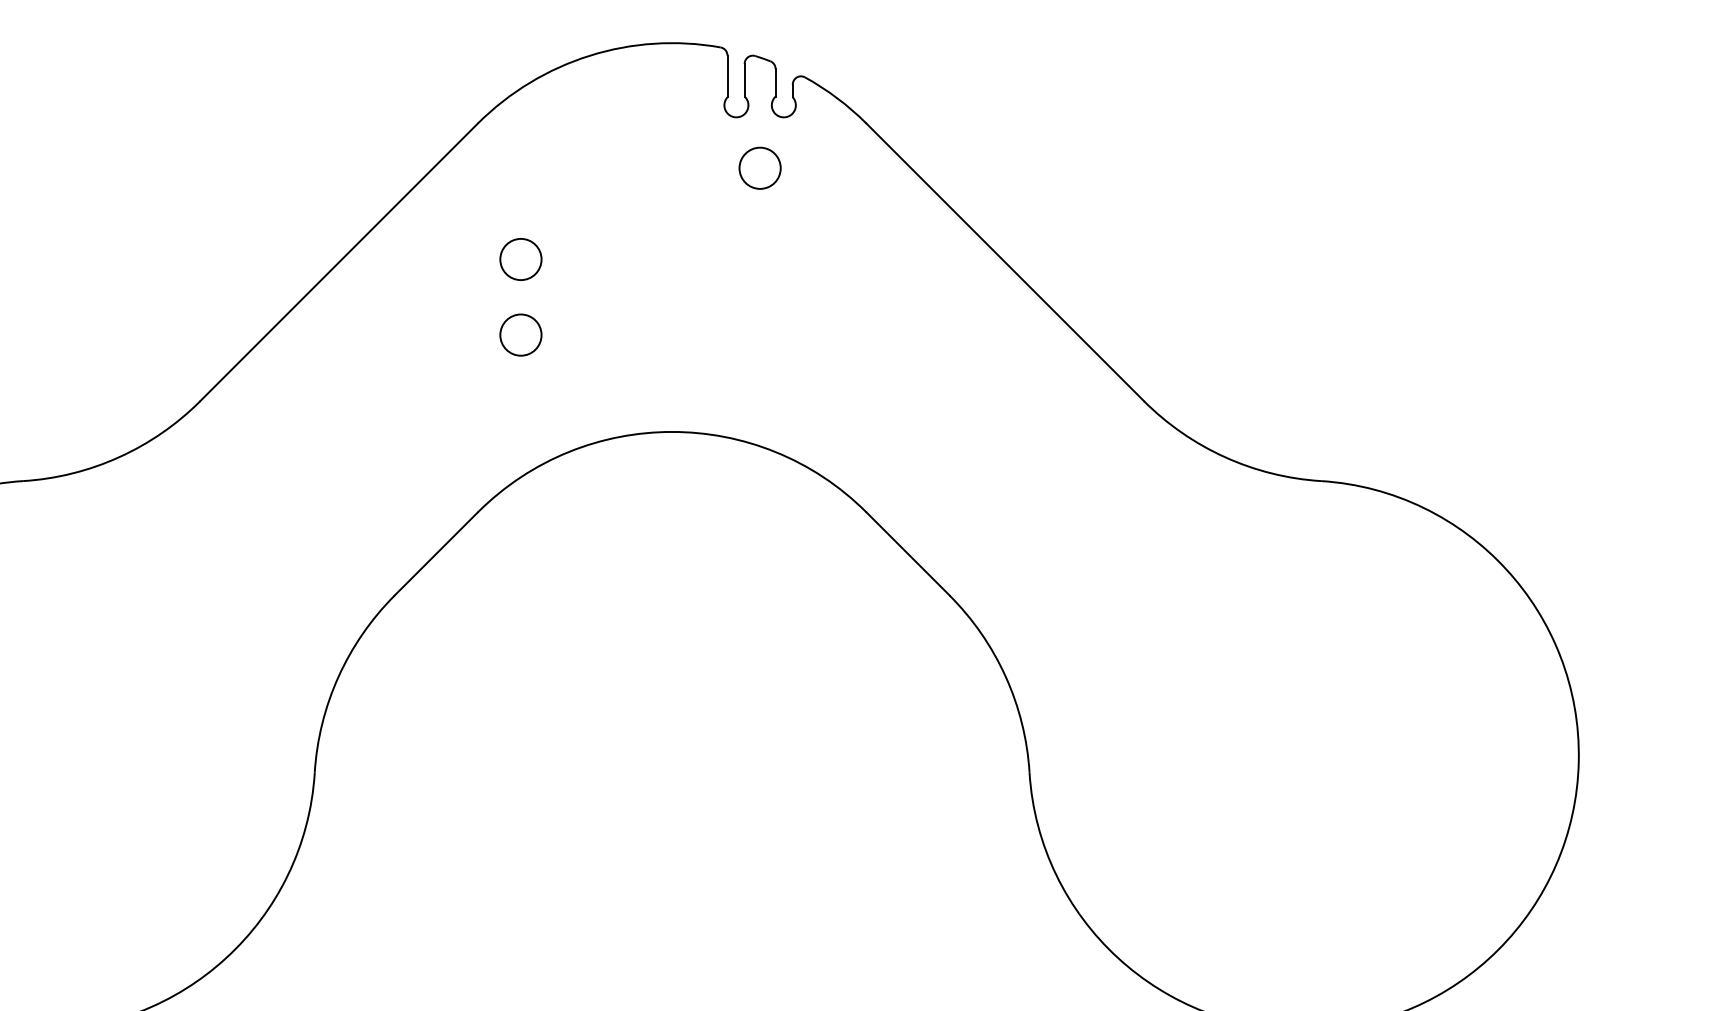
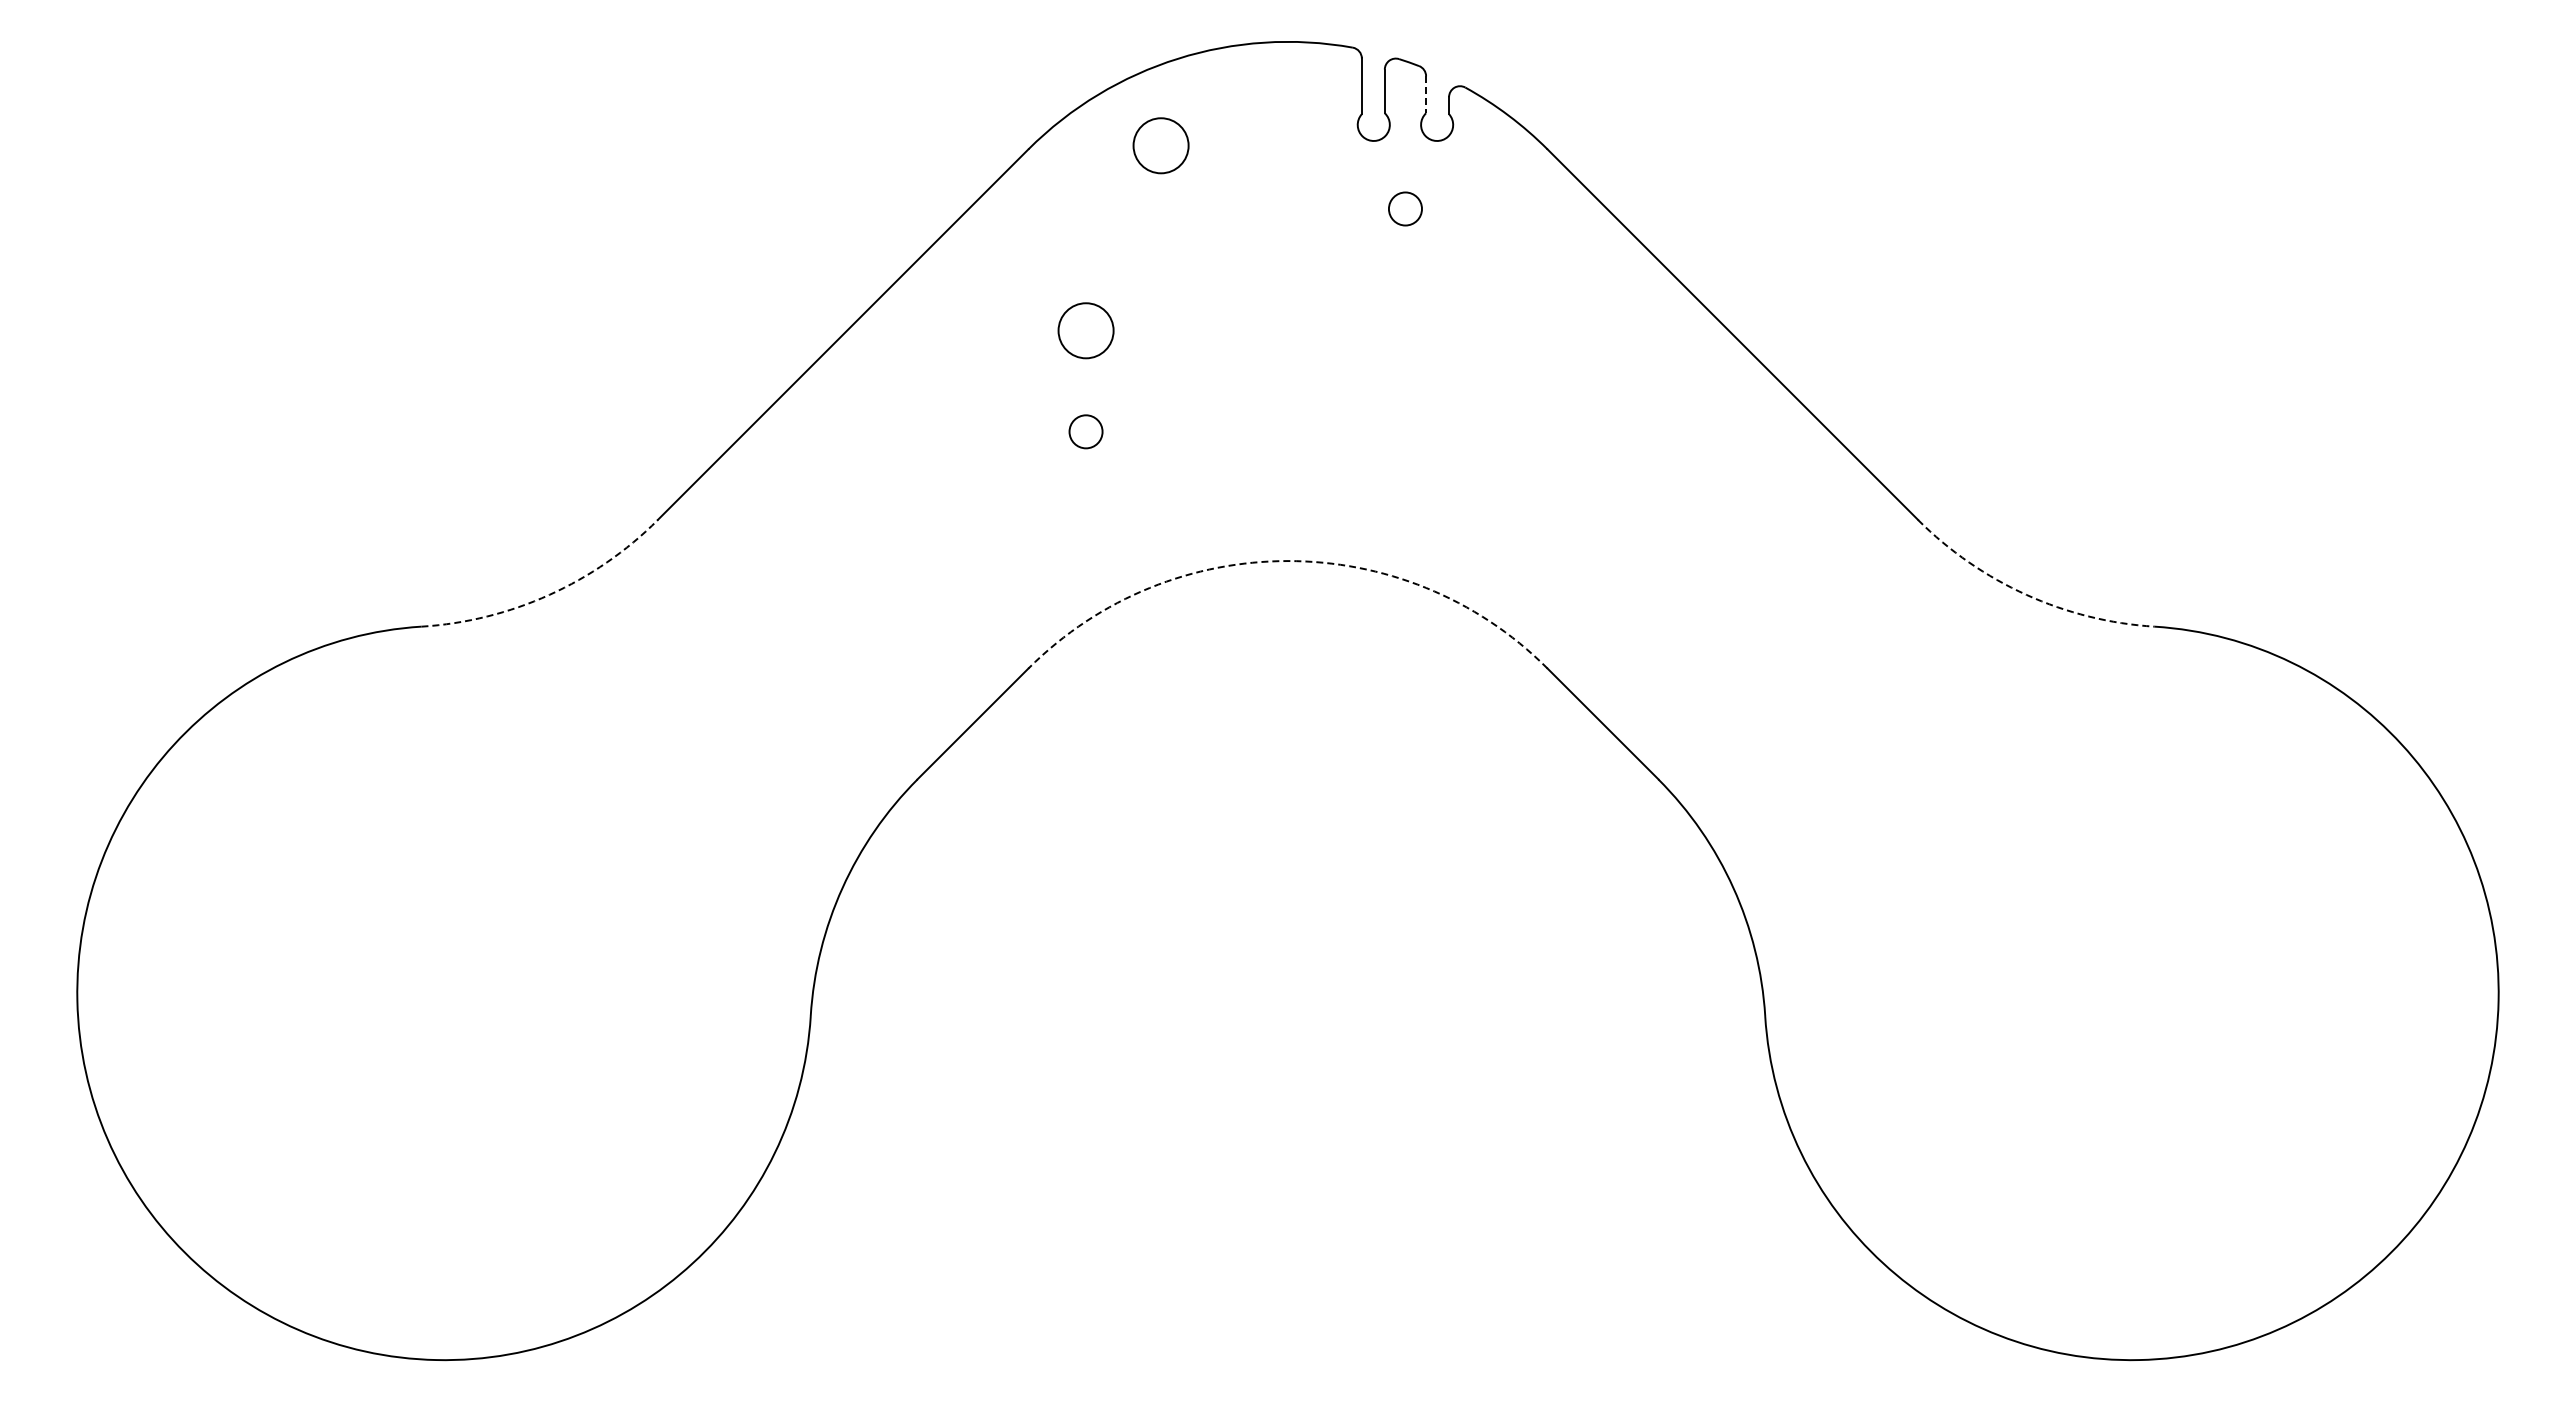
line: (775, 83) -> (1426, 95), solid -> dashed
circle: (576, 120) -> (1160, 145), added
circle: (760, 167) -> (1405, 208), size x0.6
circle: (520, 334) -> (1085, 431), size x0.6
arc: (672, 432) -> (1288, 561), solid -> dashed
arc: (119, 457) -> (549, 594), solid -> dashed
arc: (1225, 457) -> (2026, 594), solid -> dashed

